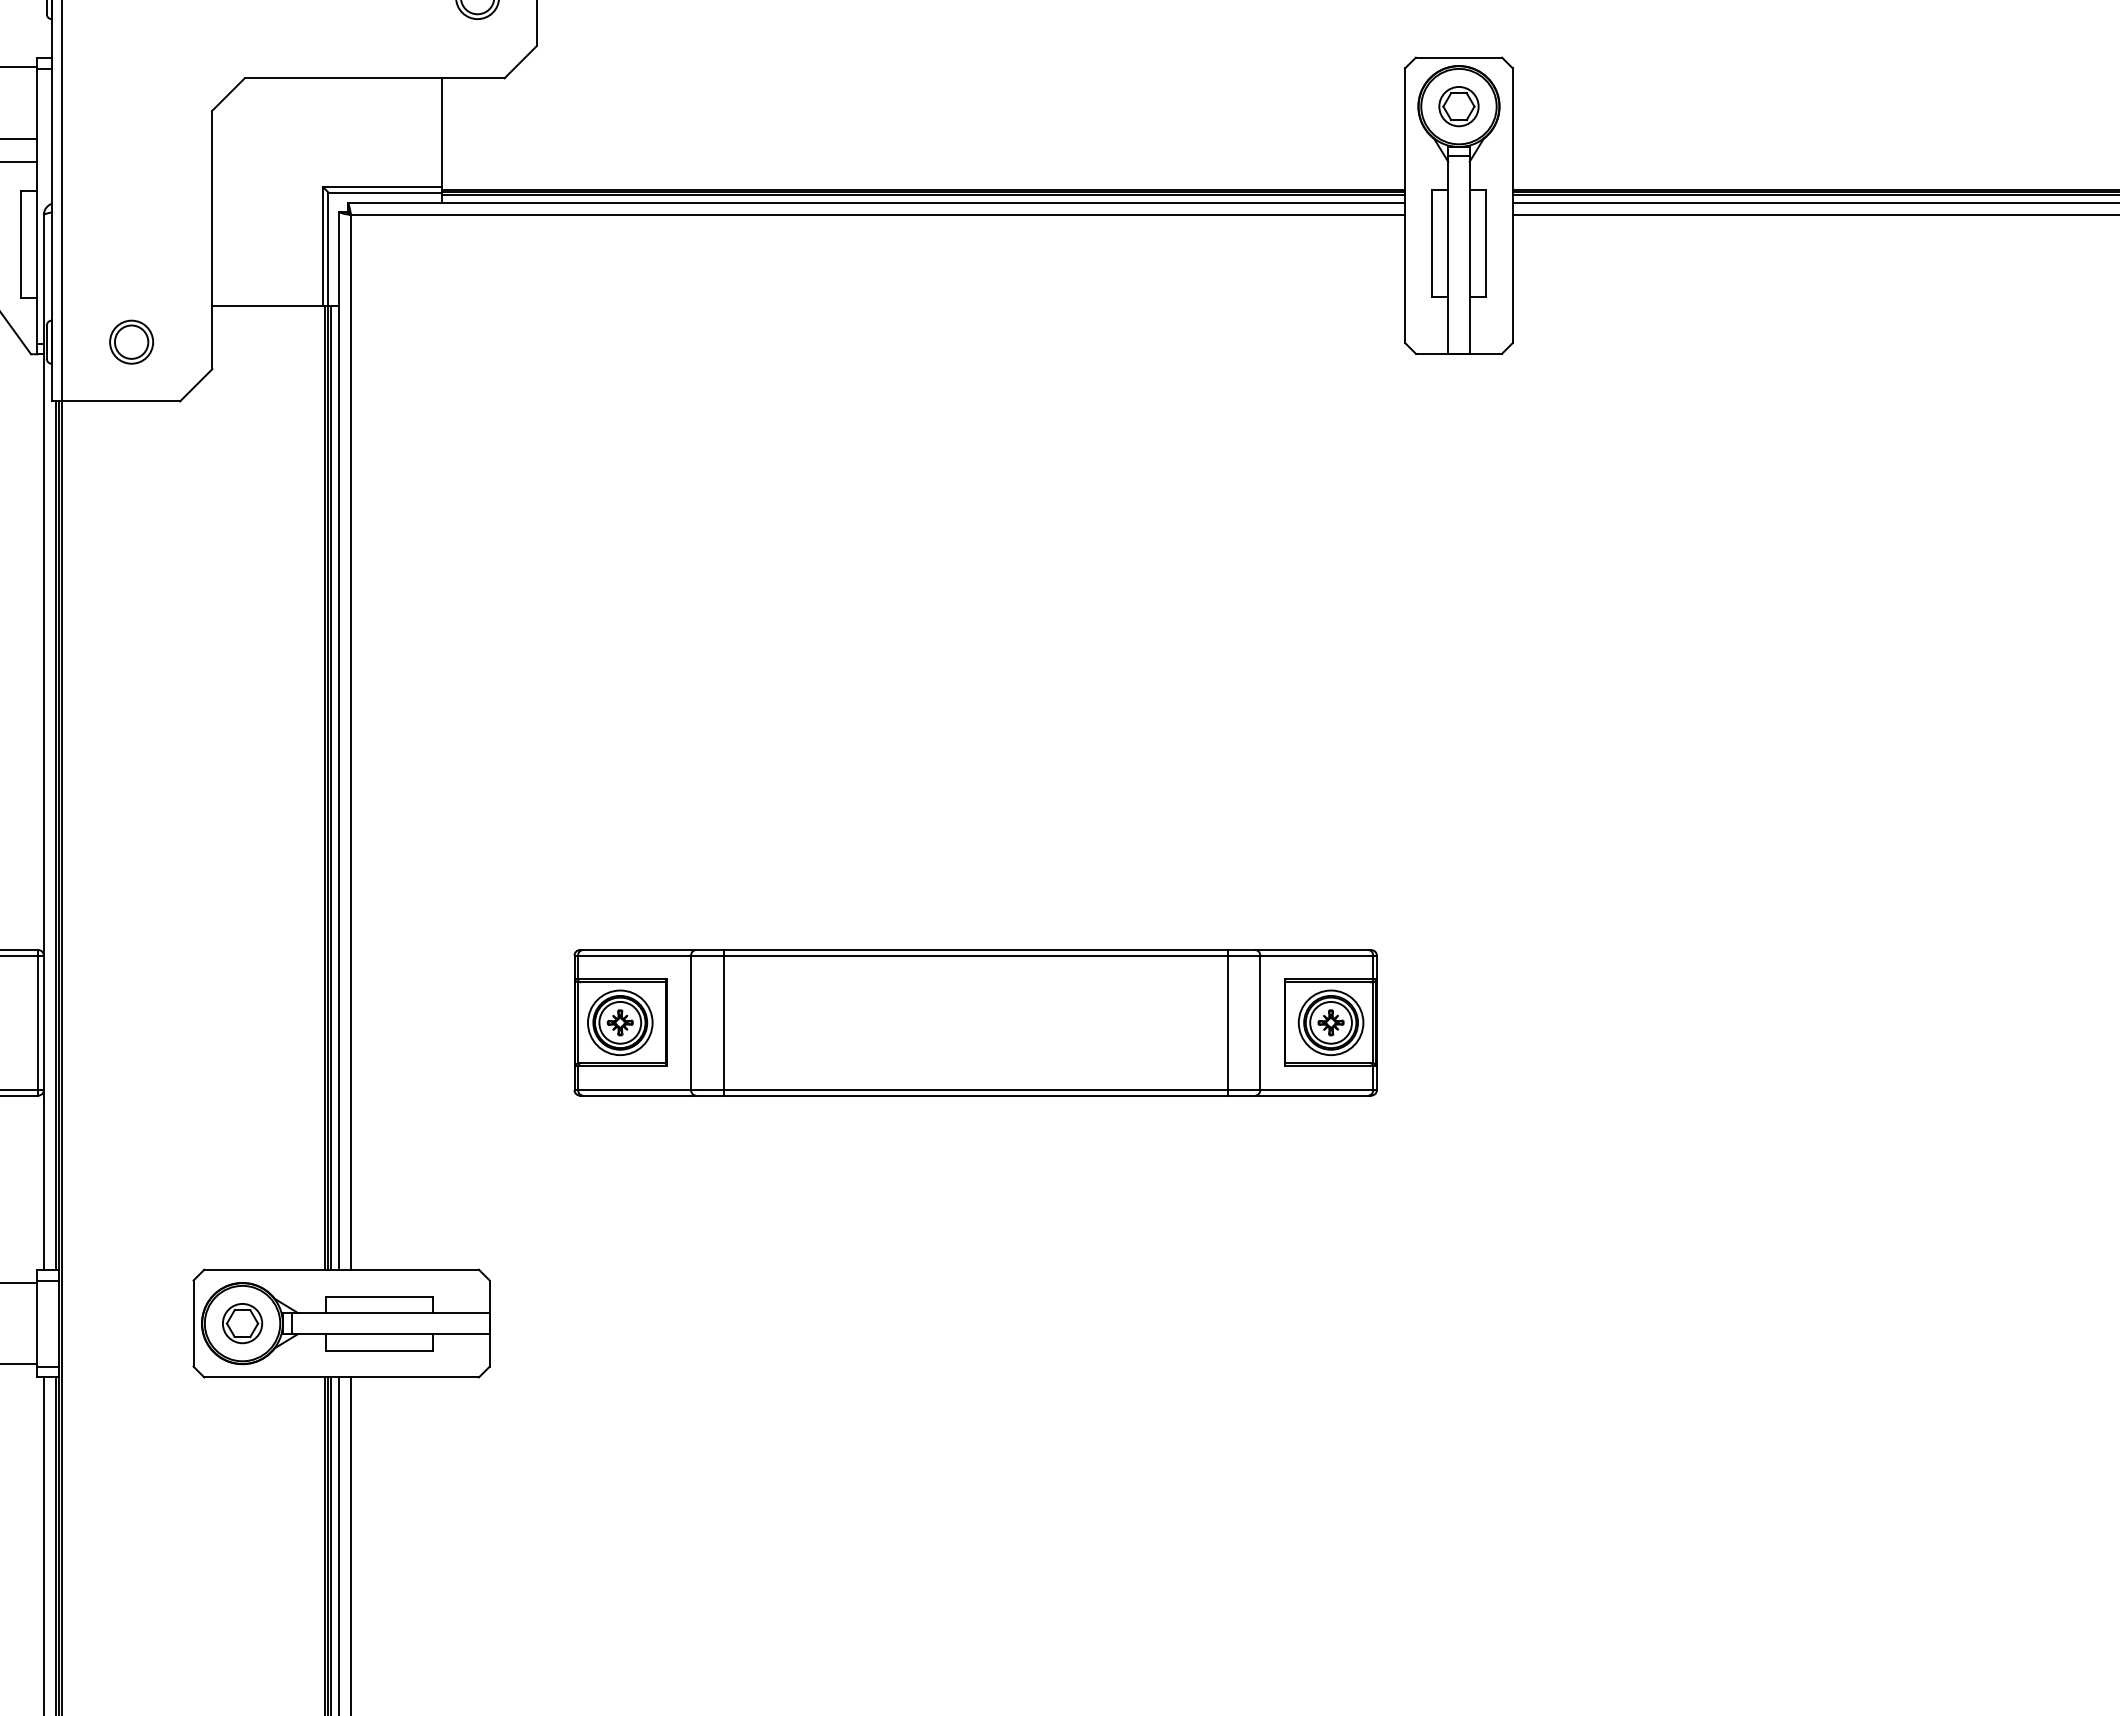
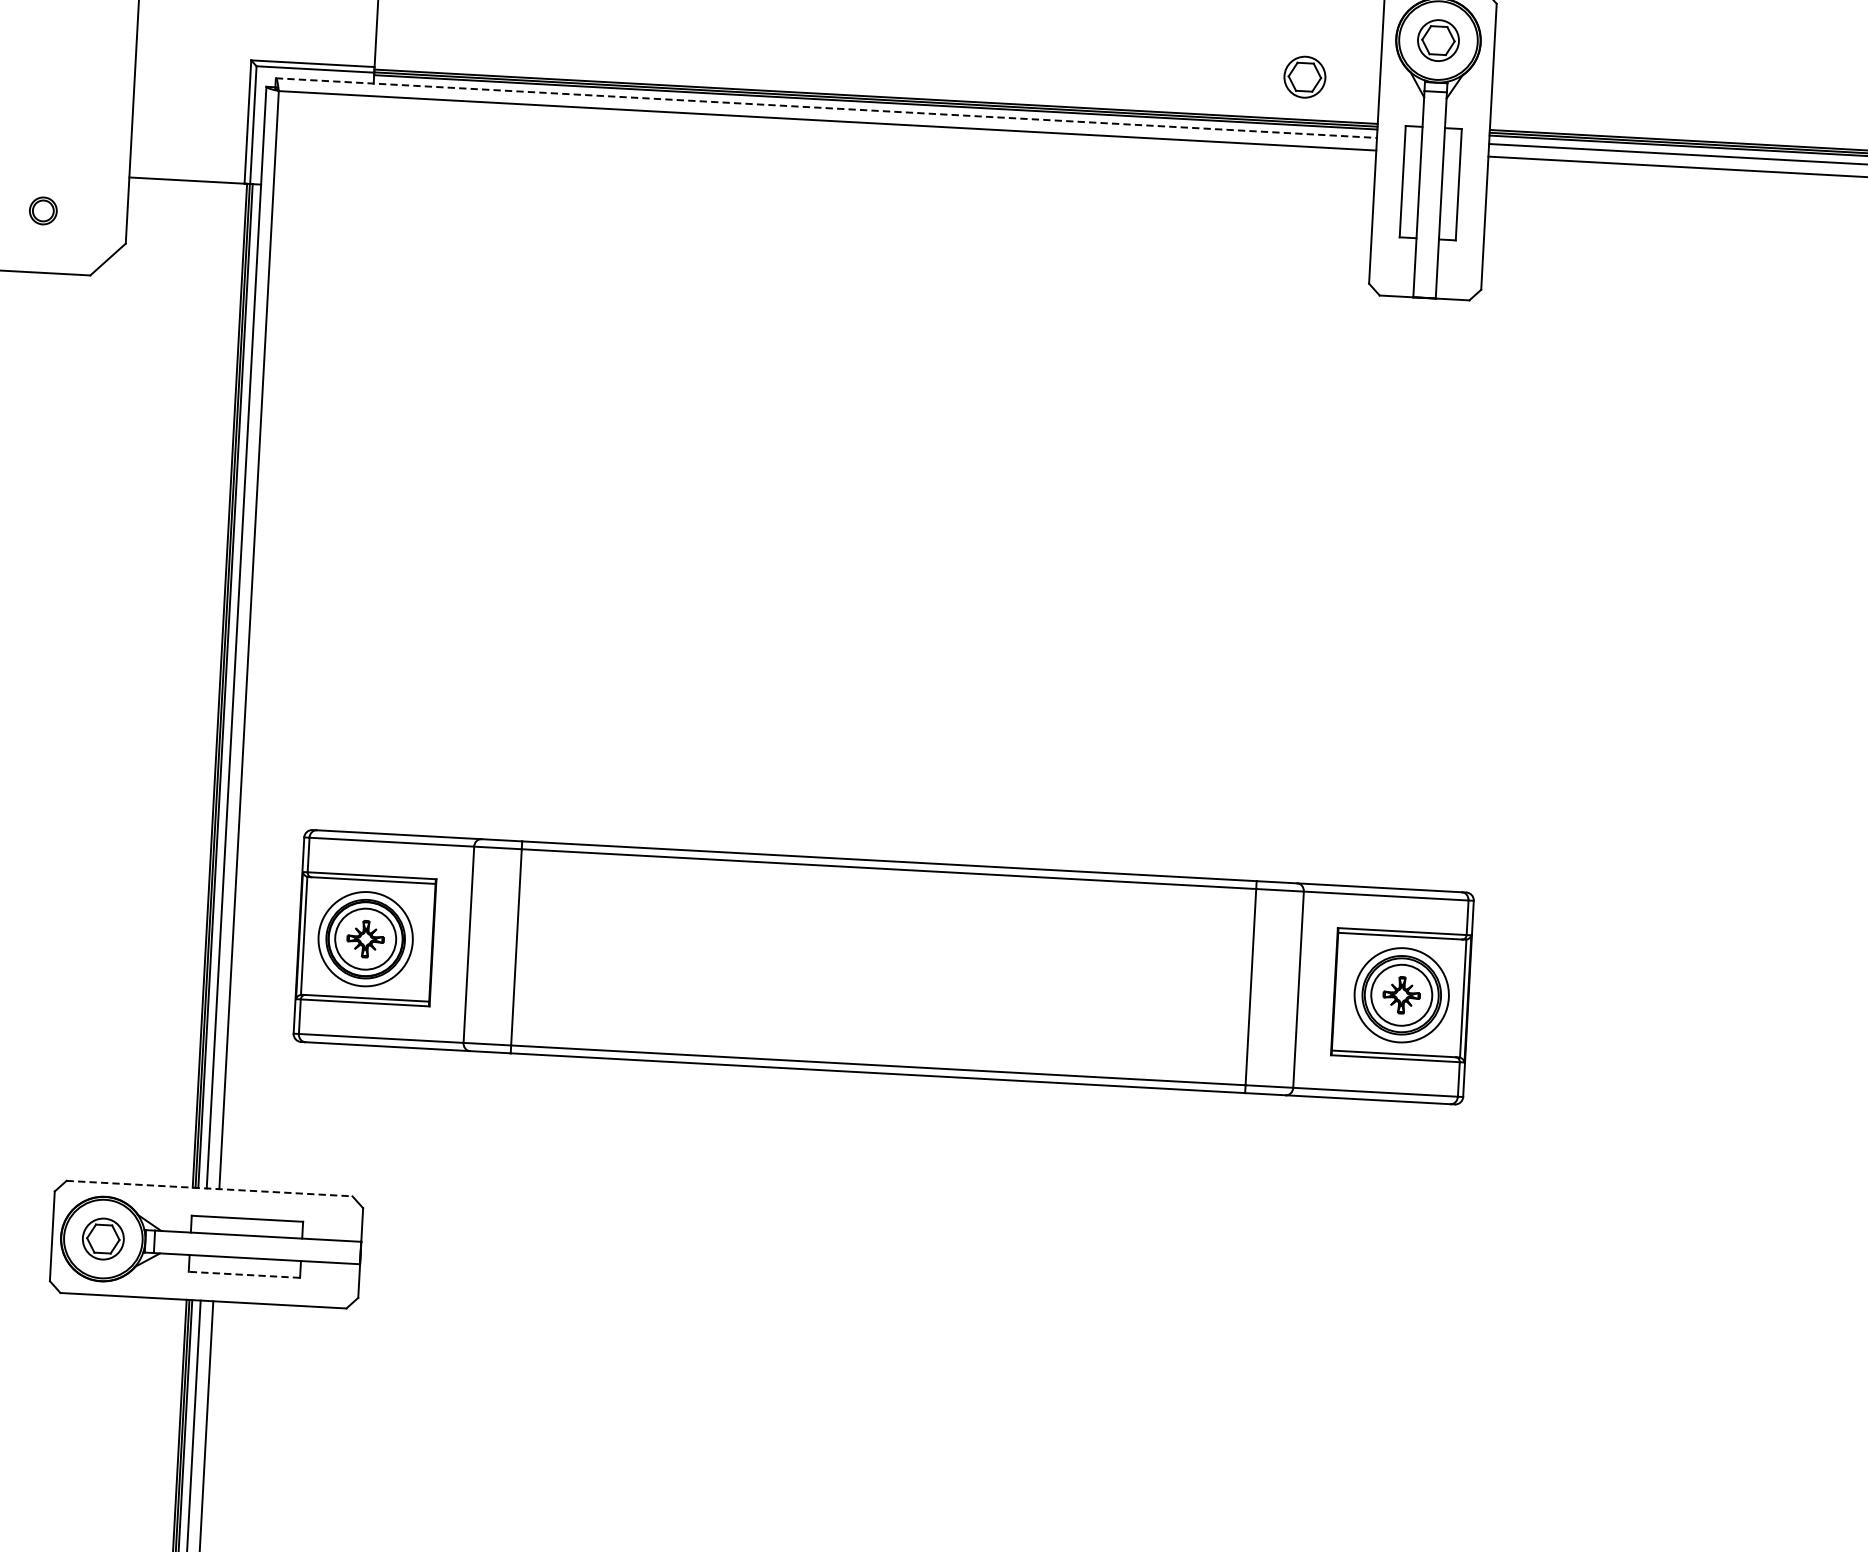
part: (1332, 148) -> (1304, 77), added
line: (876, 203) -> (826, 108), solid -> dashed
part: (131, 341) -> (43, 210), size x0.6
part: (975, 1022) -> (883, 966), size x1.4
line: (342, 1269) -> (210, 1188), solid -> dashed
line: (379, 1350) -> (244, 1274), solid -> dashed

